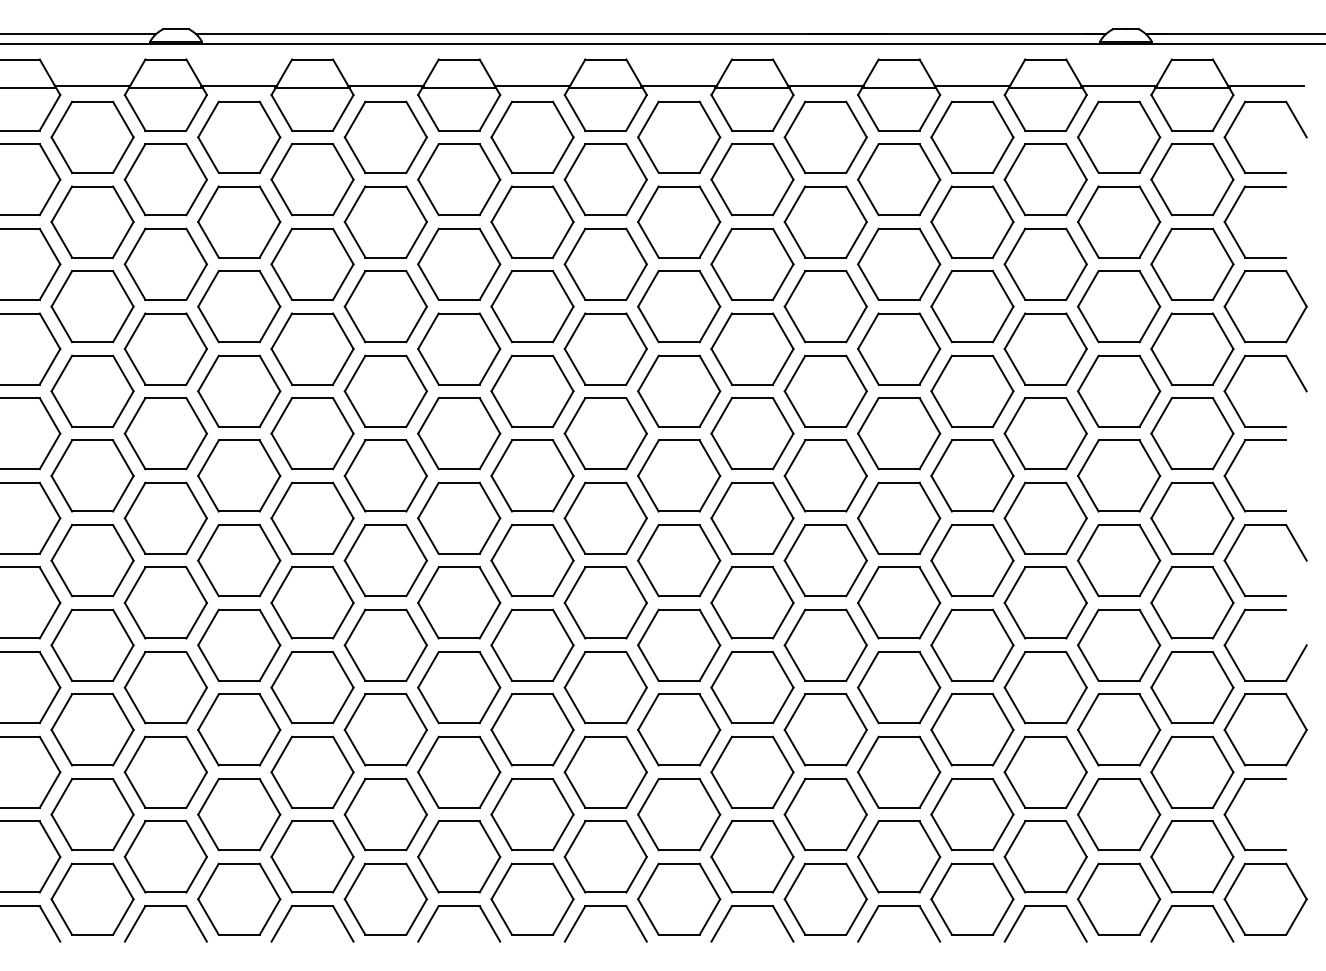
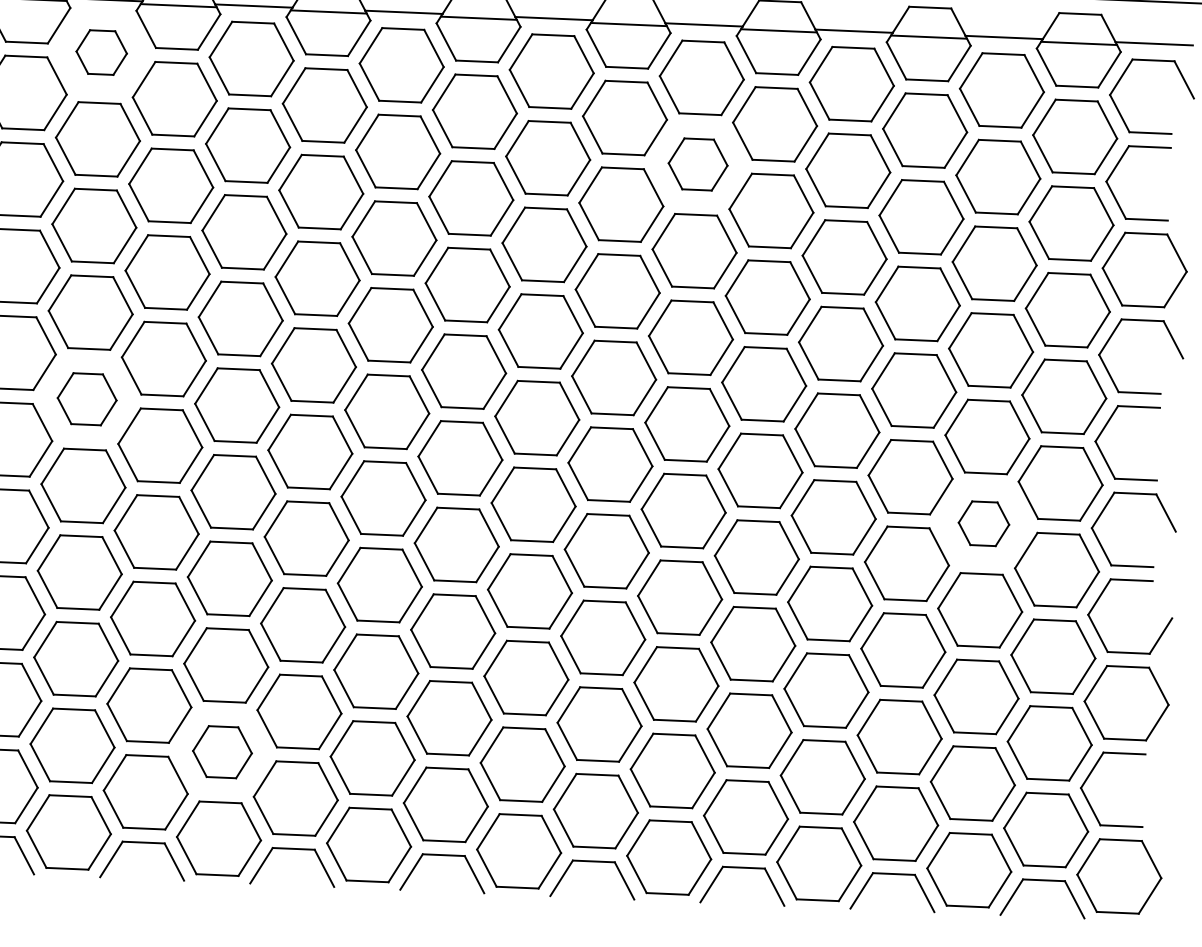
part: (239, 136) -> (101, 51), size x0.6
part: (825, 221) -> (697, 163), size x0.7
part: (239, 475) -> (87, 398), size x0.7
part: (1119, 560) -> (984, 523), size x0.6
part: (385, 814) -> (222, 751), size x0.7

